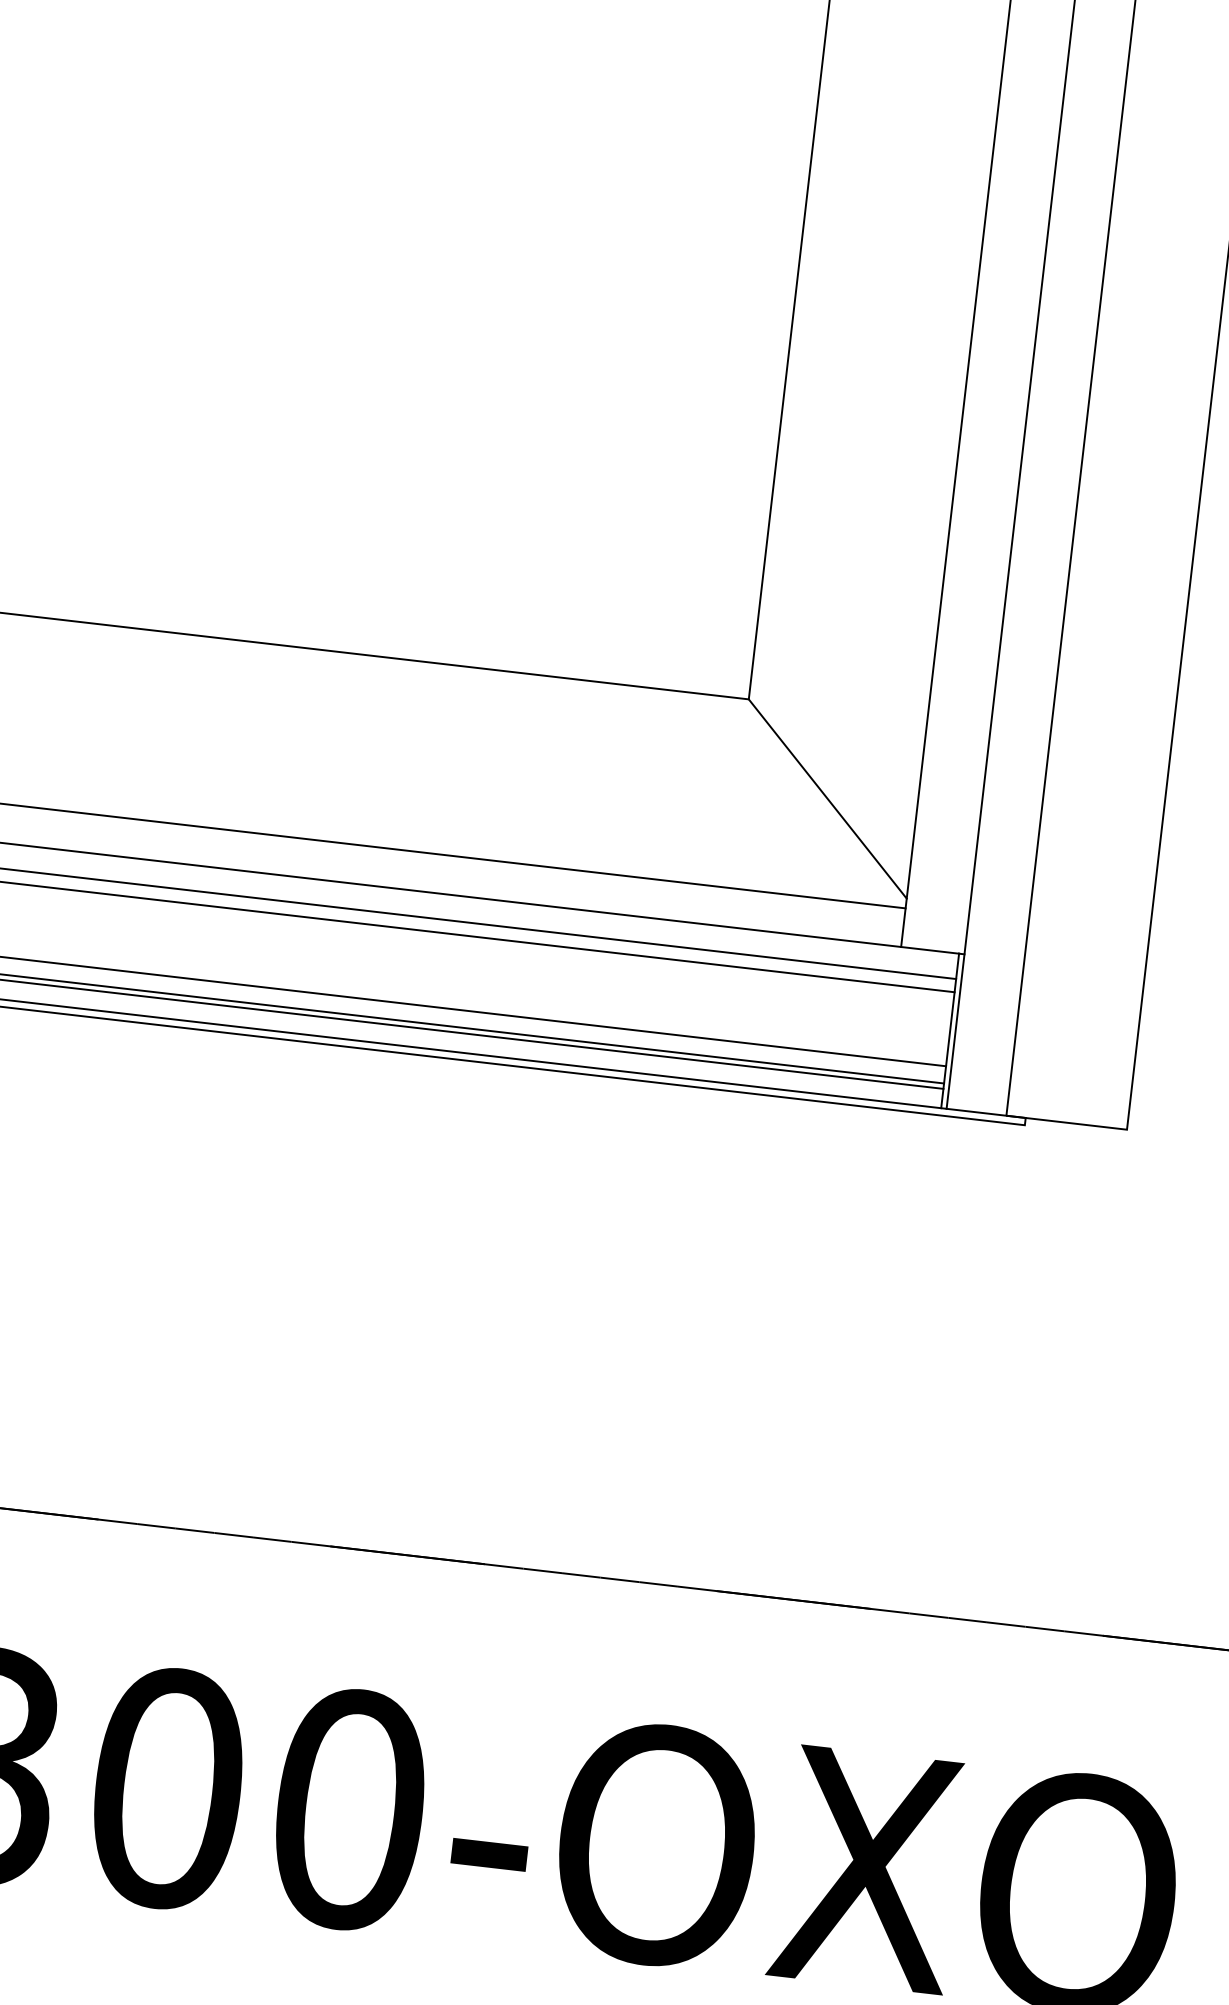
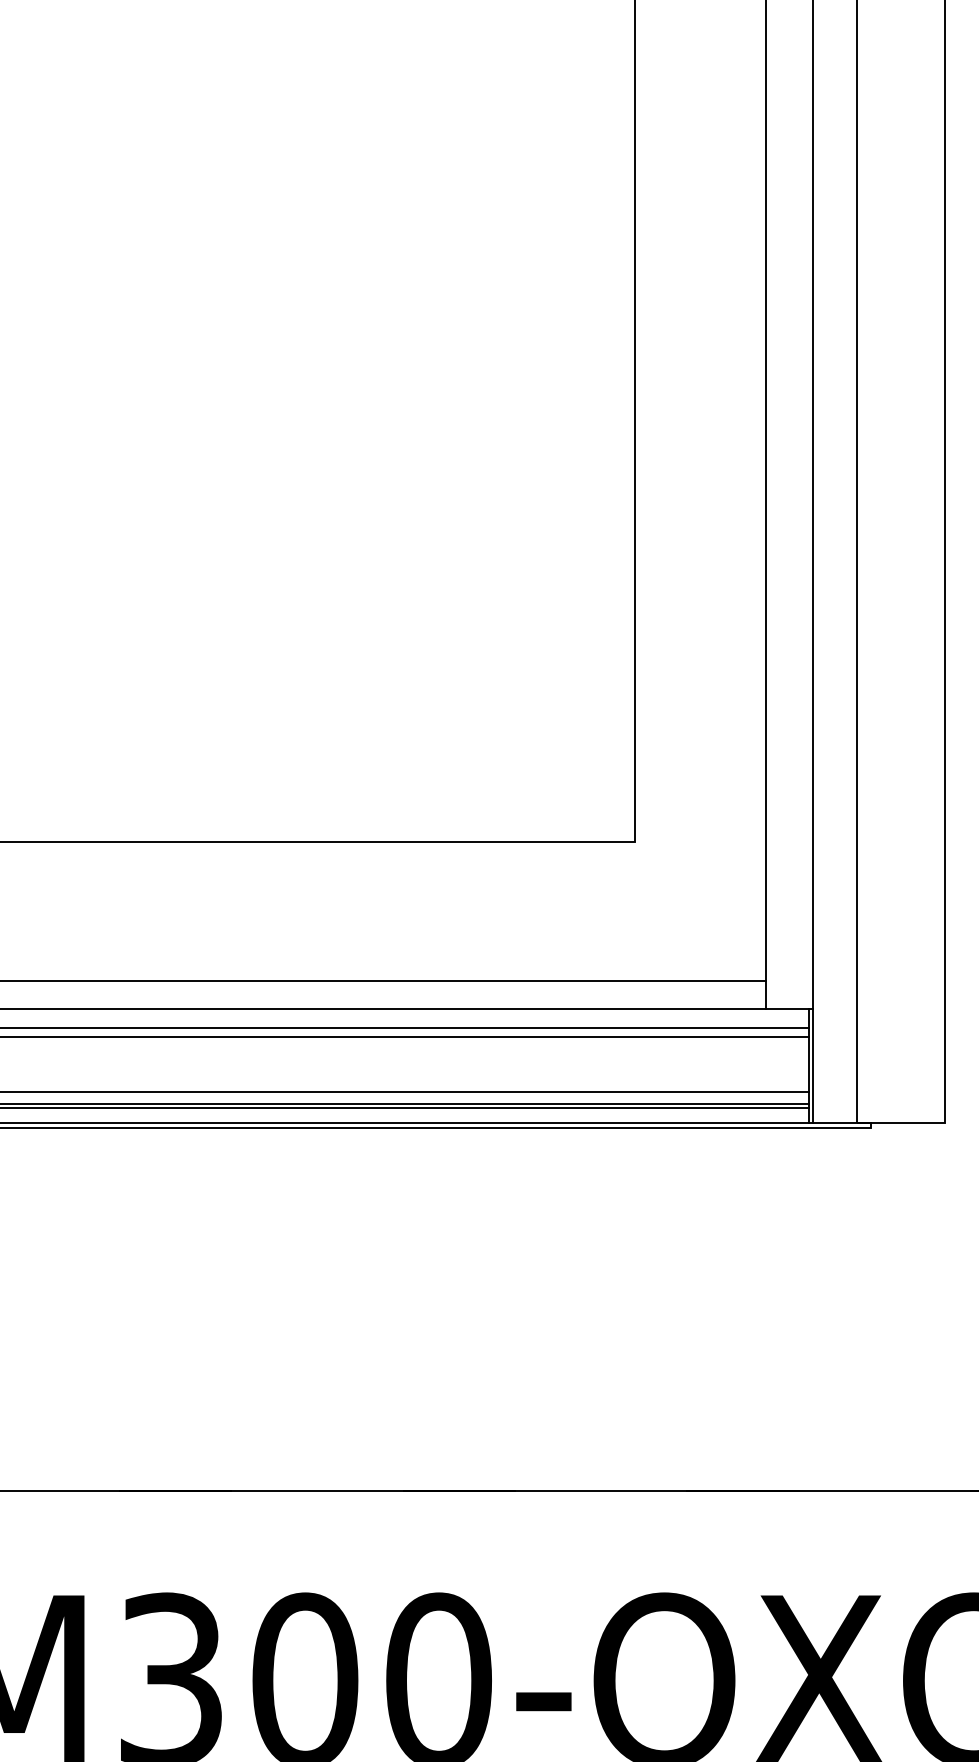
line: (827, 798) -> (700, 907), removed

